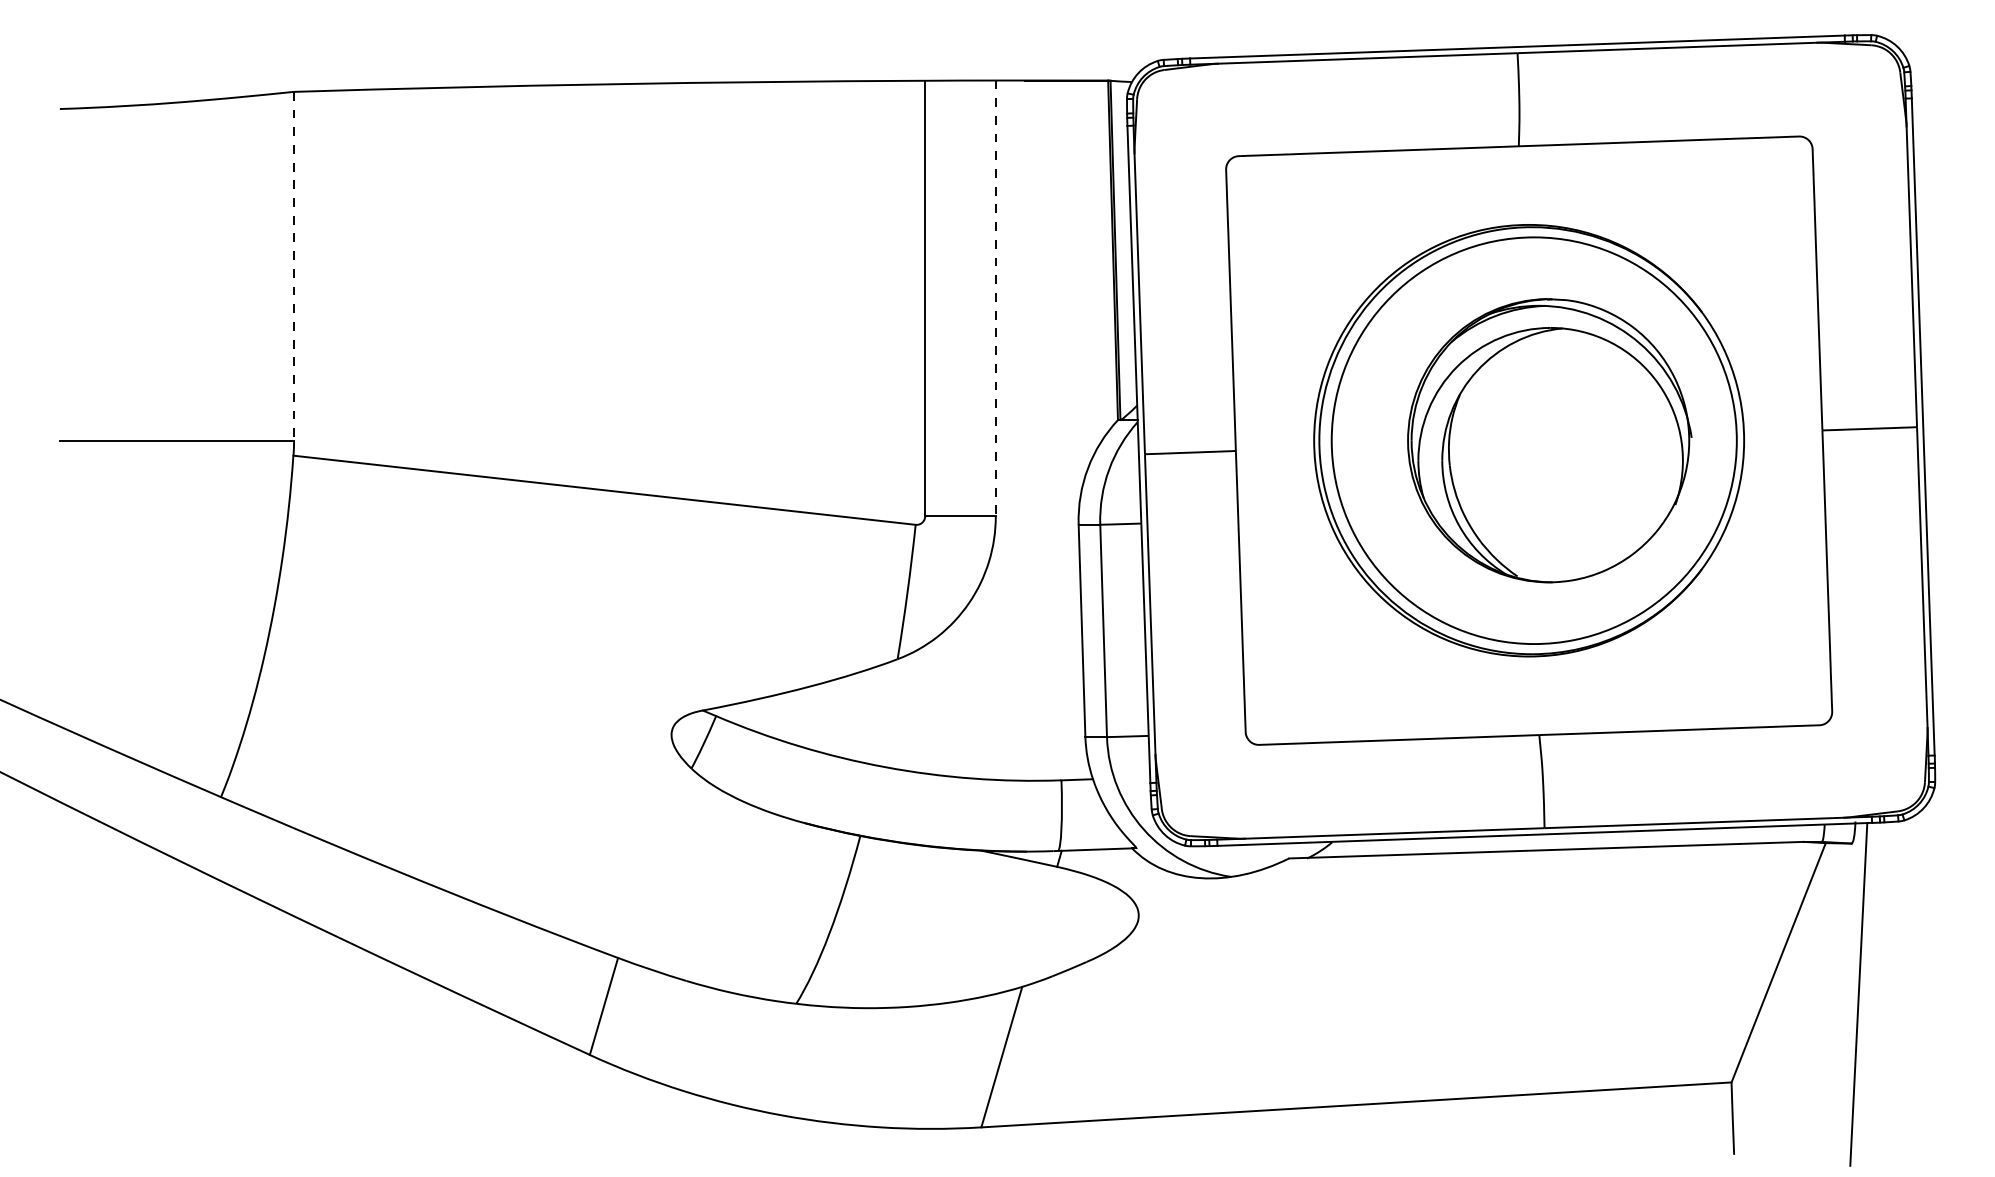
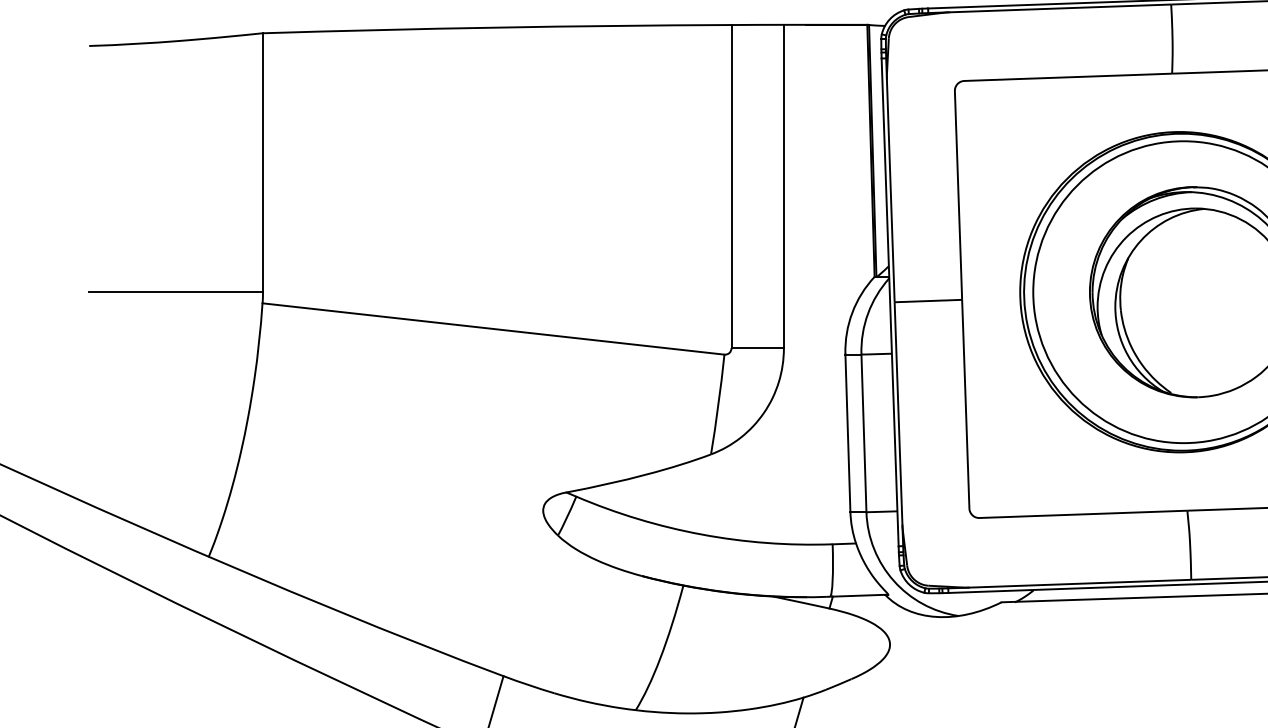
line: (293, 266) -> (262, 162), dashed -> solid
line: (995, 298) -> (783, 186), dashed -> solid

